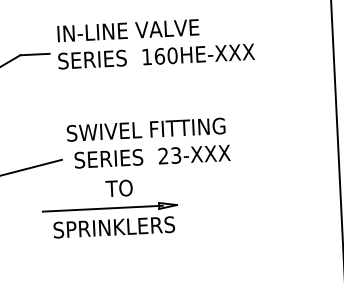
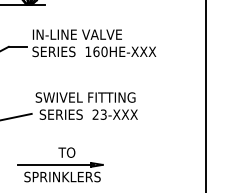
part: (110, 207) -> (60, 164), moved

